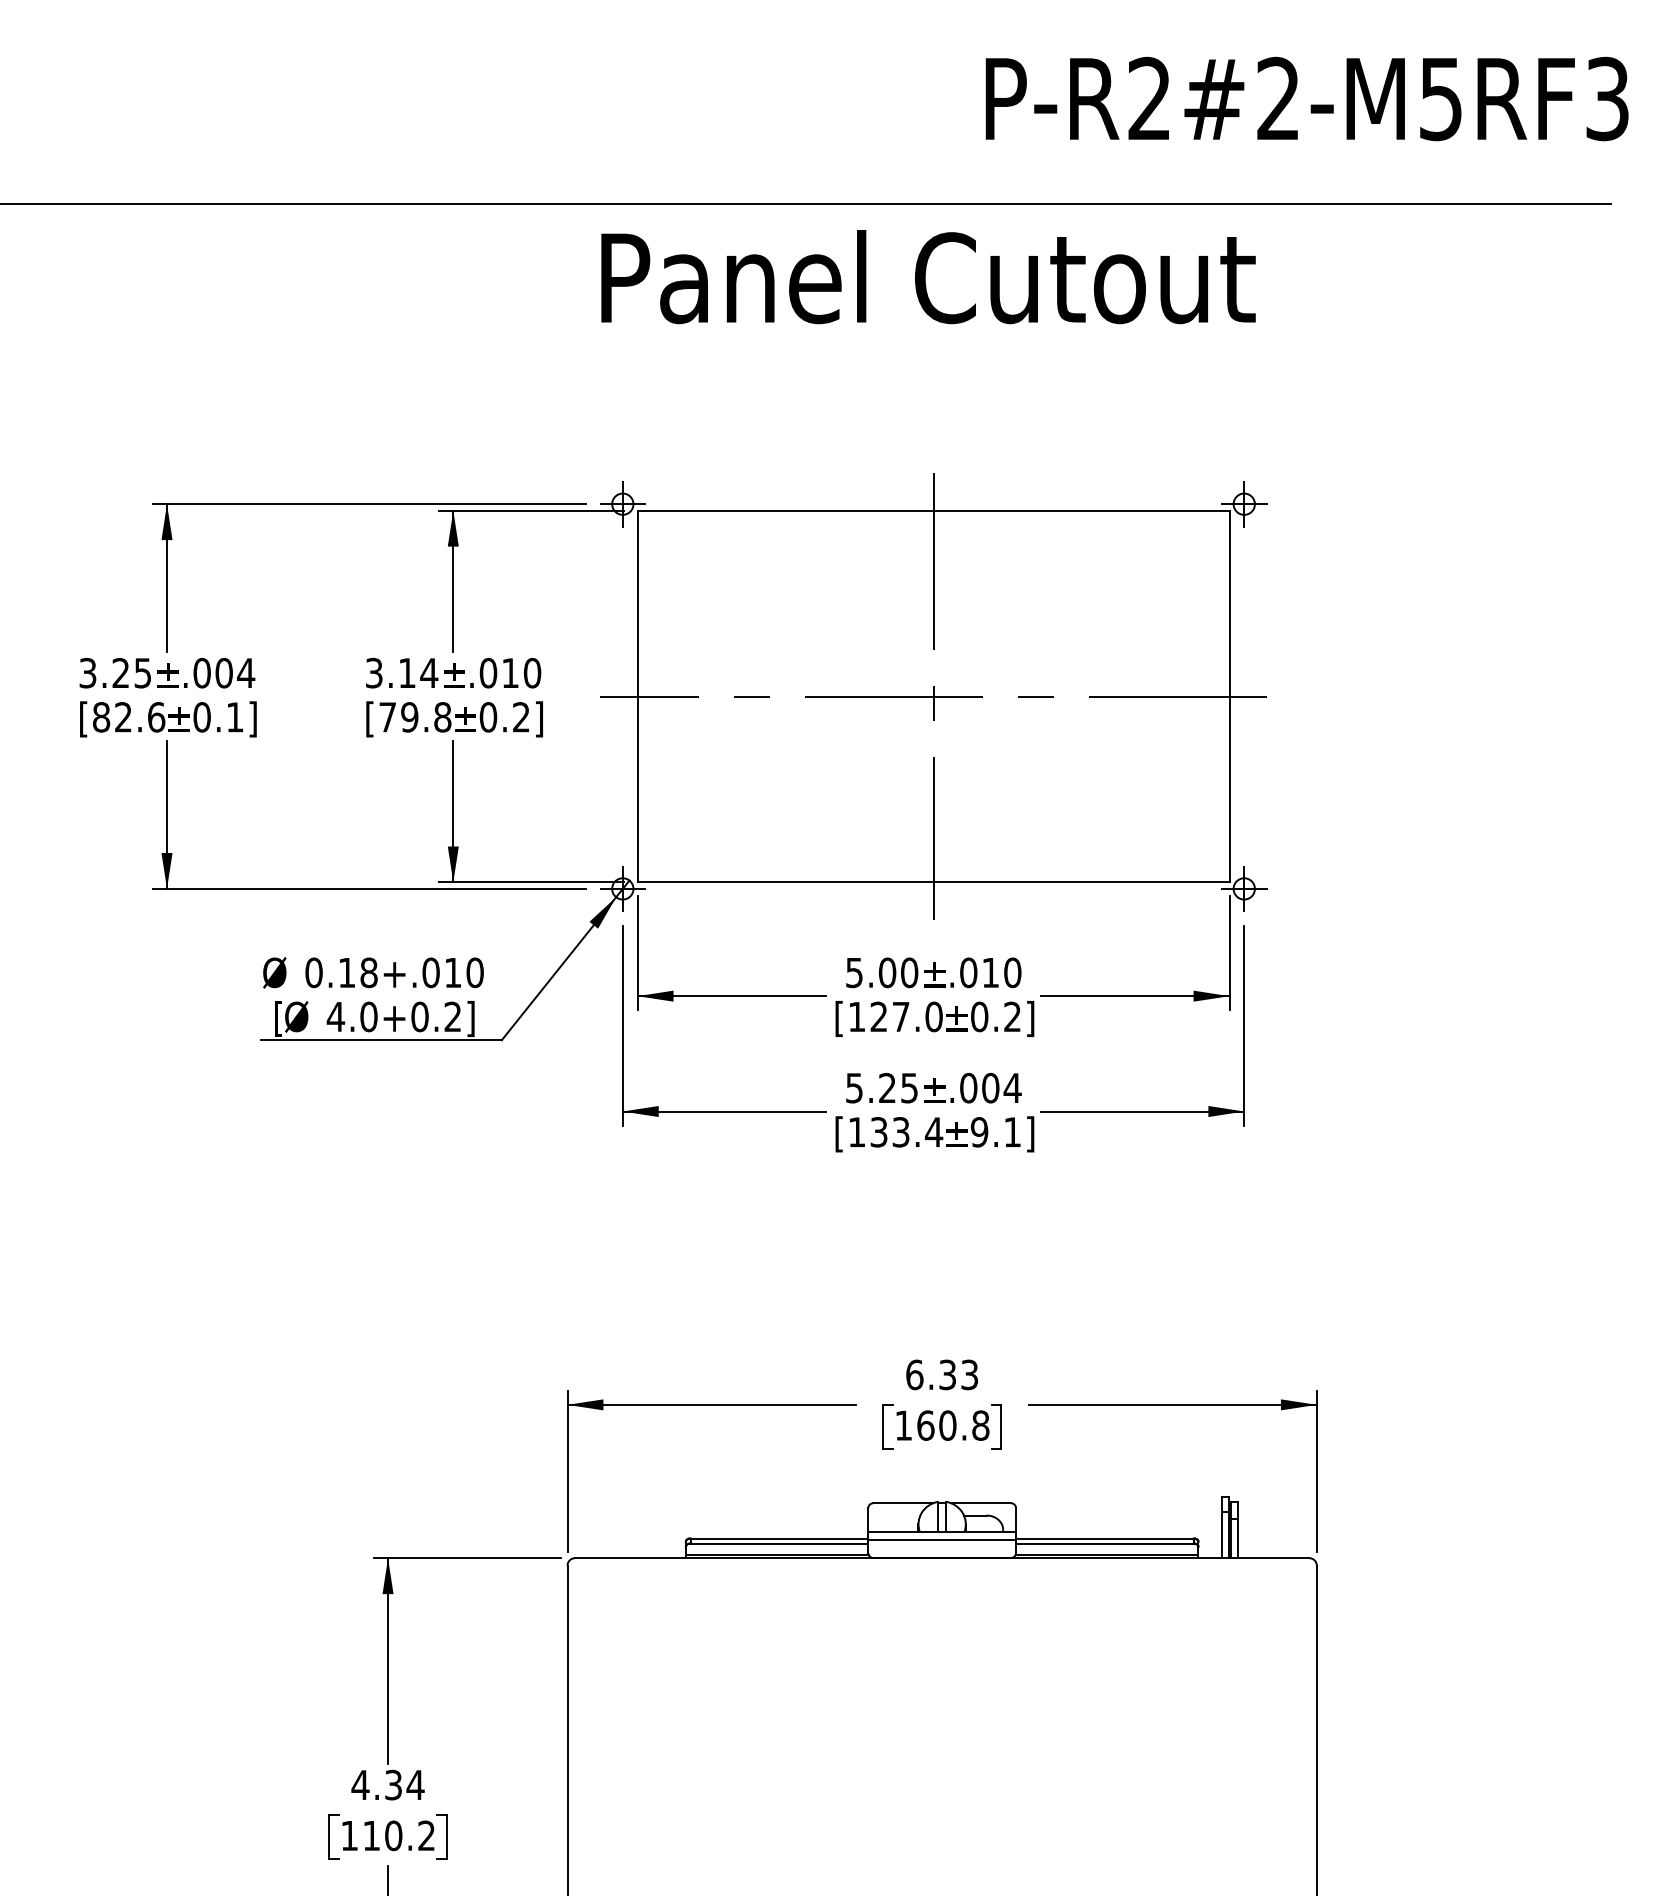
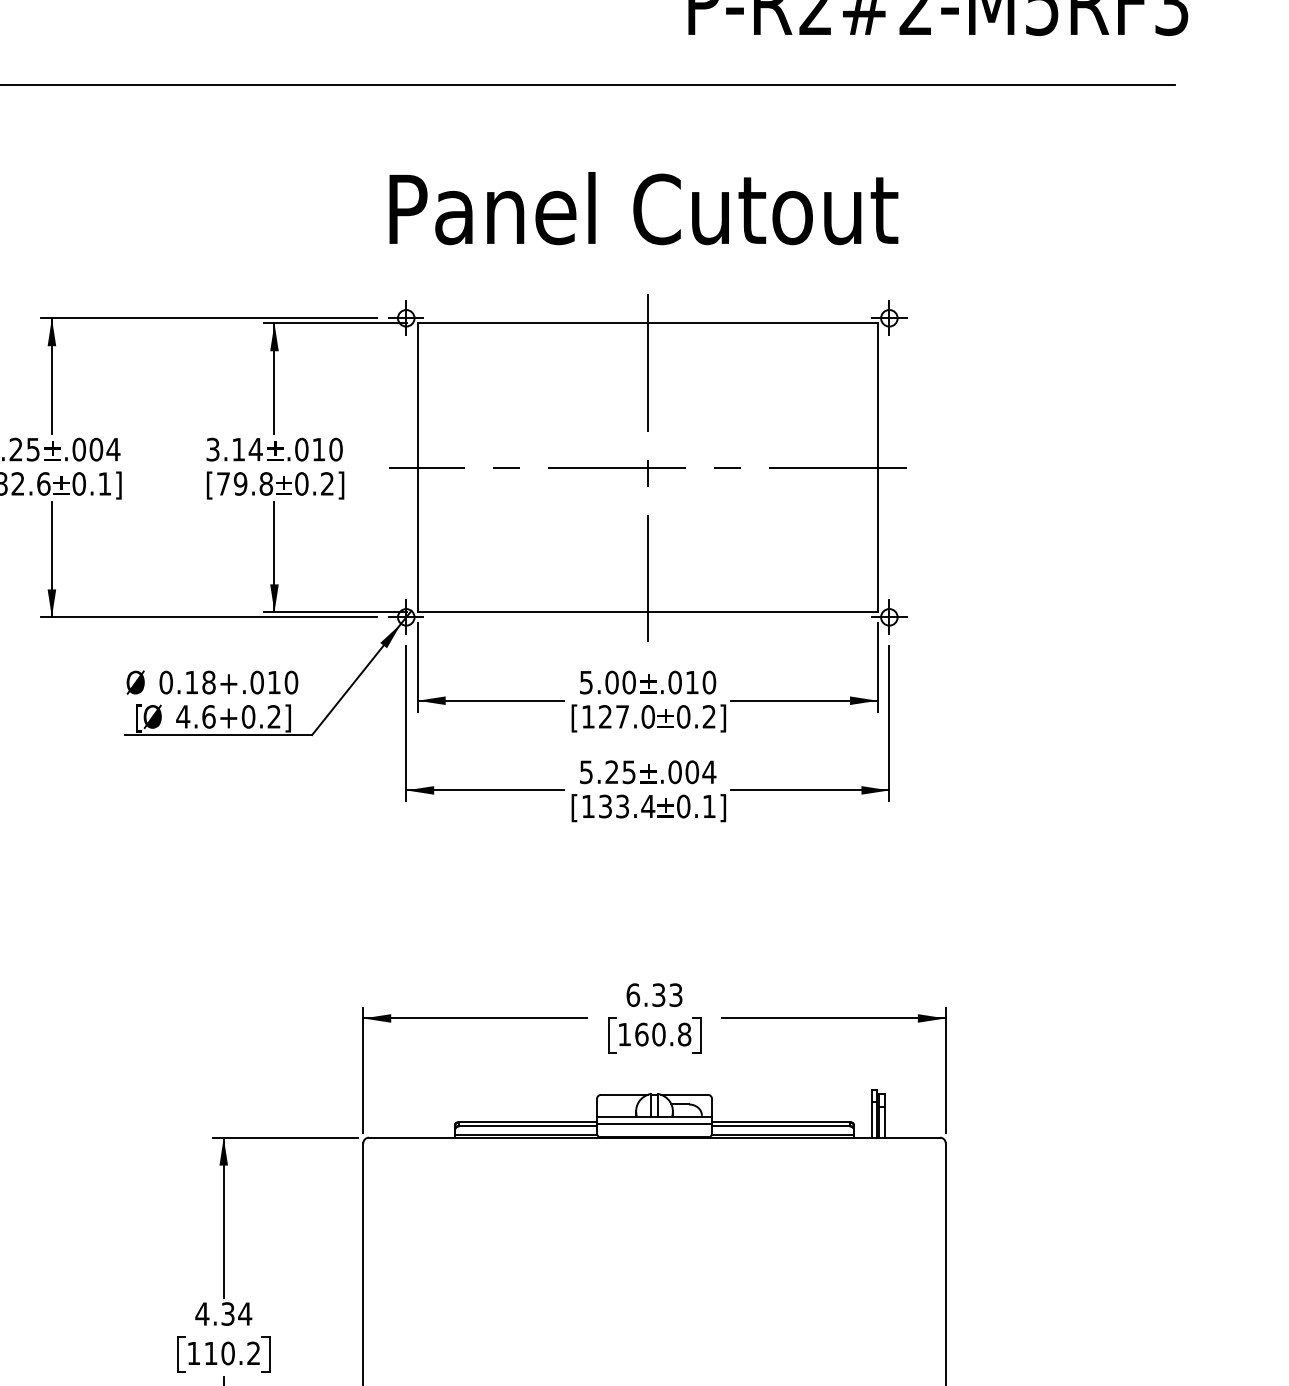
text: (928, 277) -> (643, 208), moved
text: (368, 1016) -> (208, 716), 4.0+0.2] -> 4.6+0.2]
text: (979, 1132) -> (683, 806), 9.1] -> 0.1]

